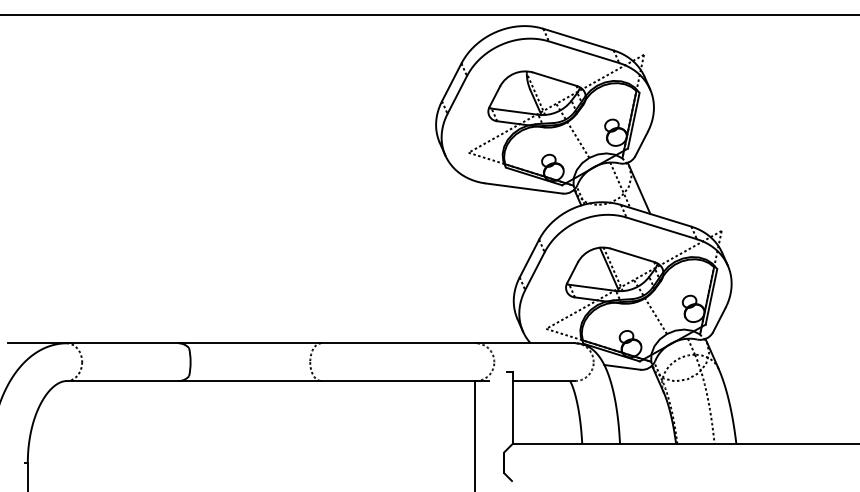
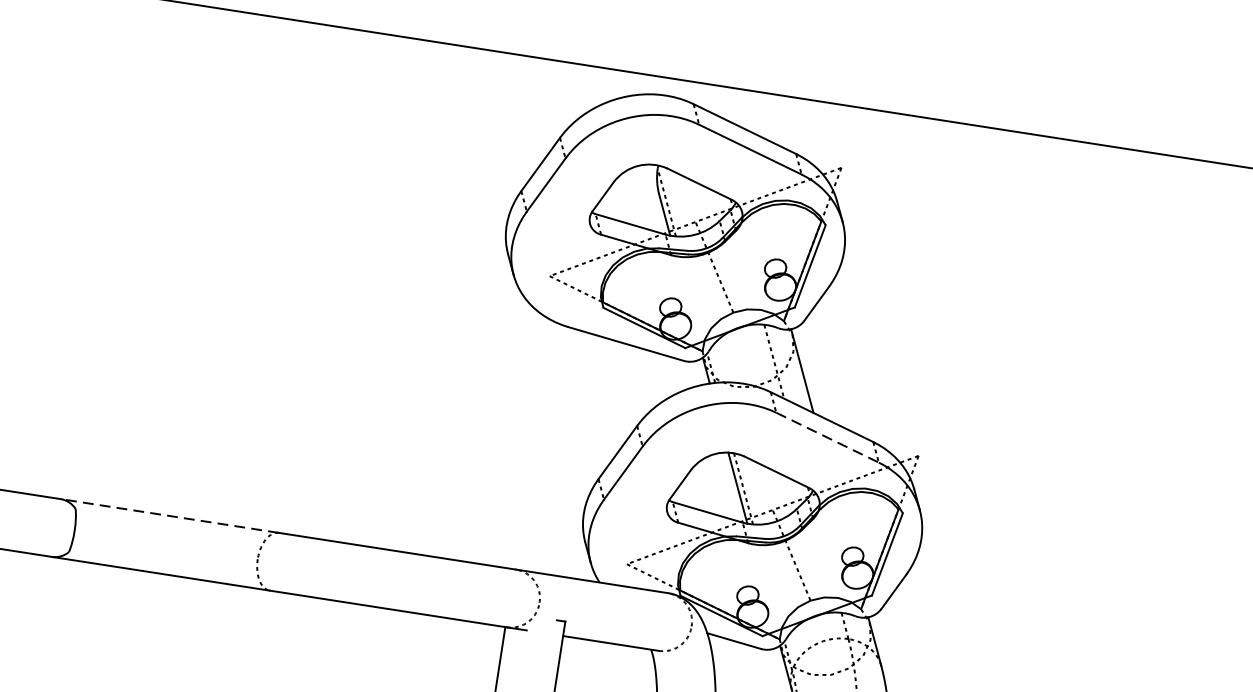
line: (661, 228) -> (827, 437), solid -> dashed
line: (249, 343) -> (169, 516), solid -> dashed

